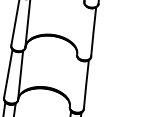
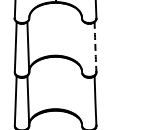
arc: (93, 31) -> (95, 46), solid -> dashed

